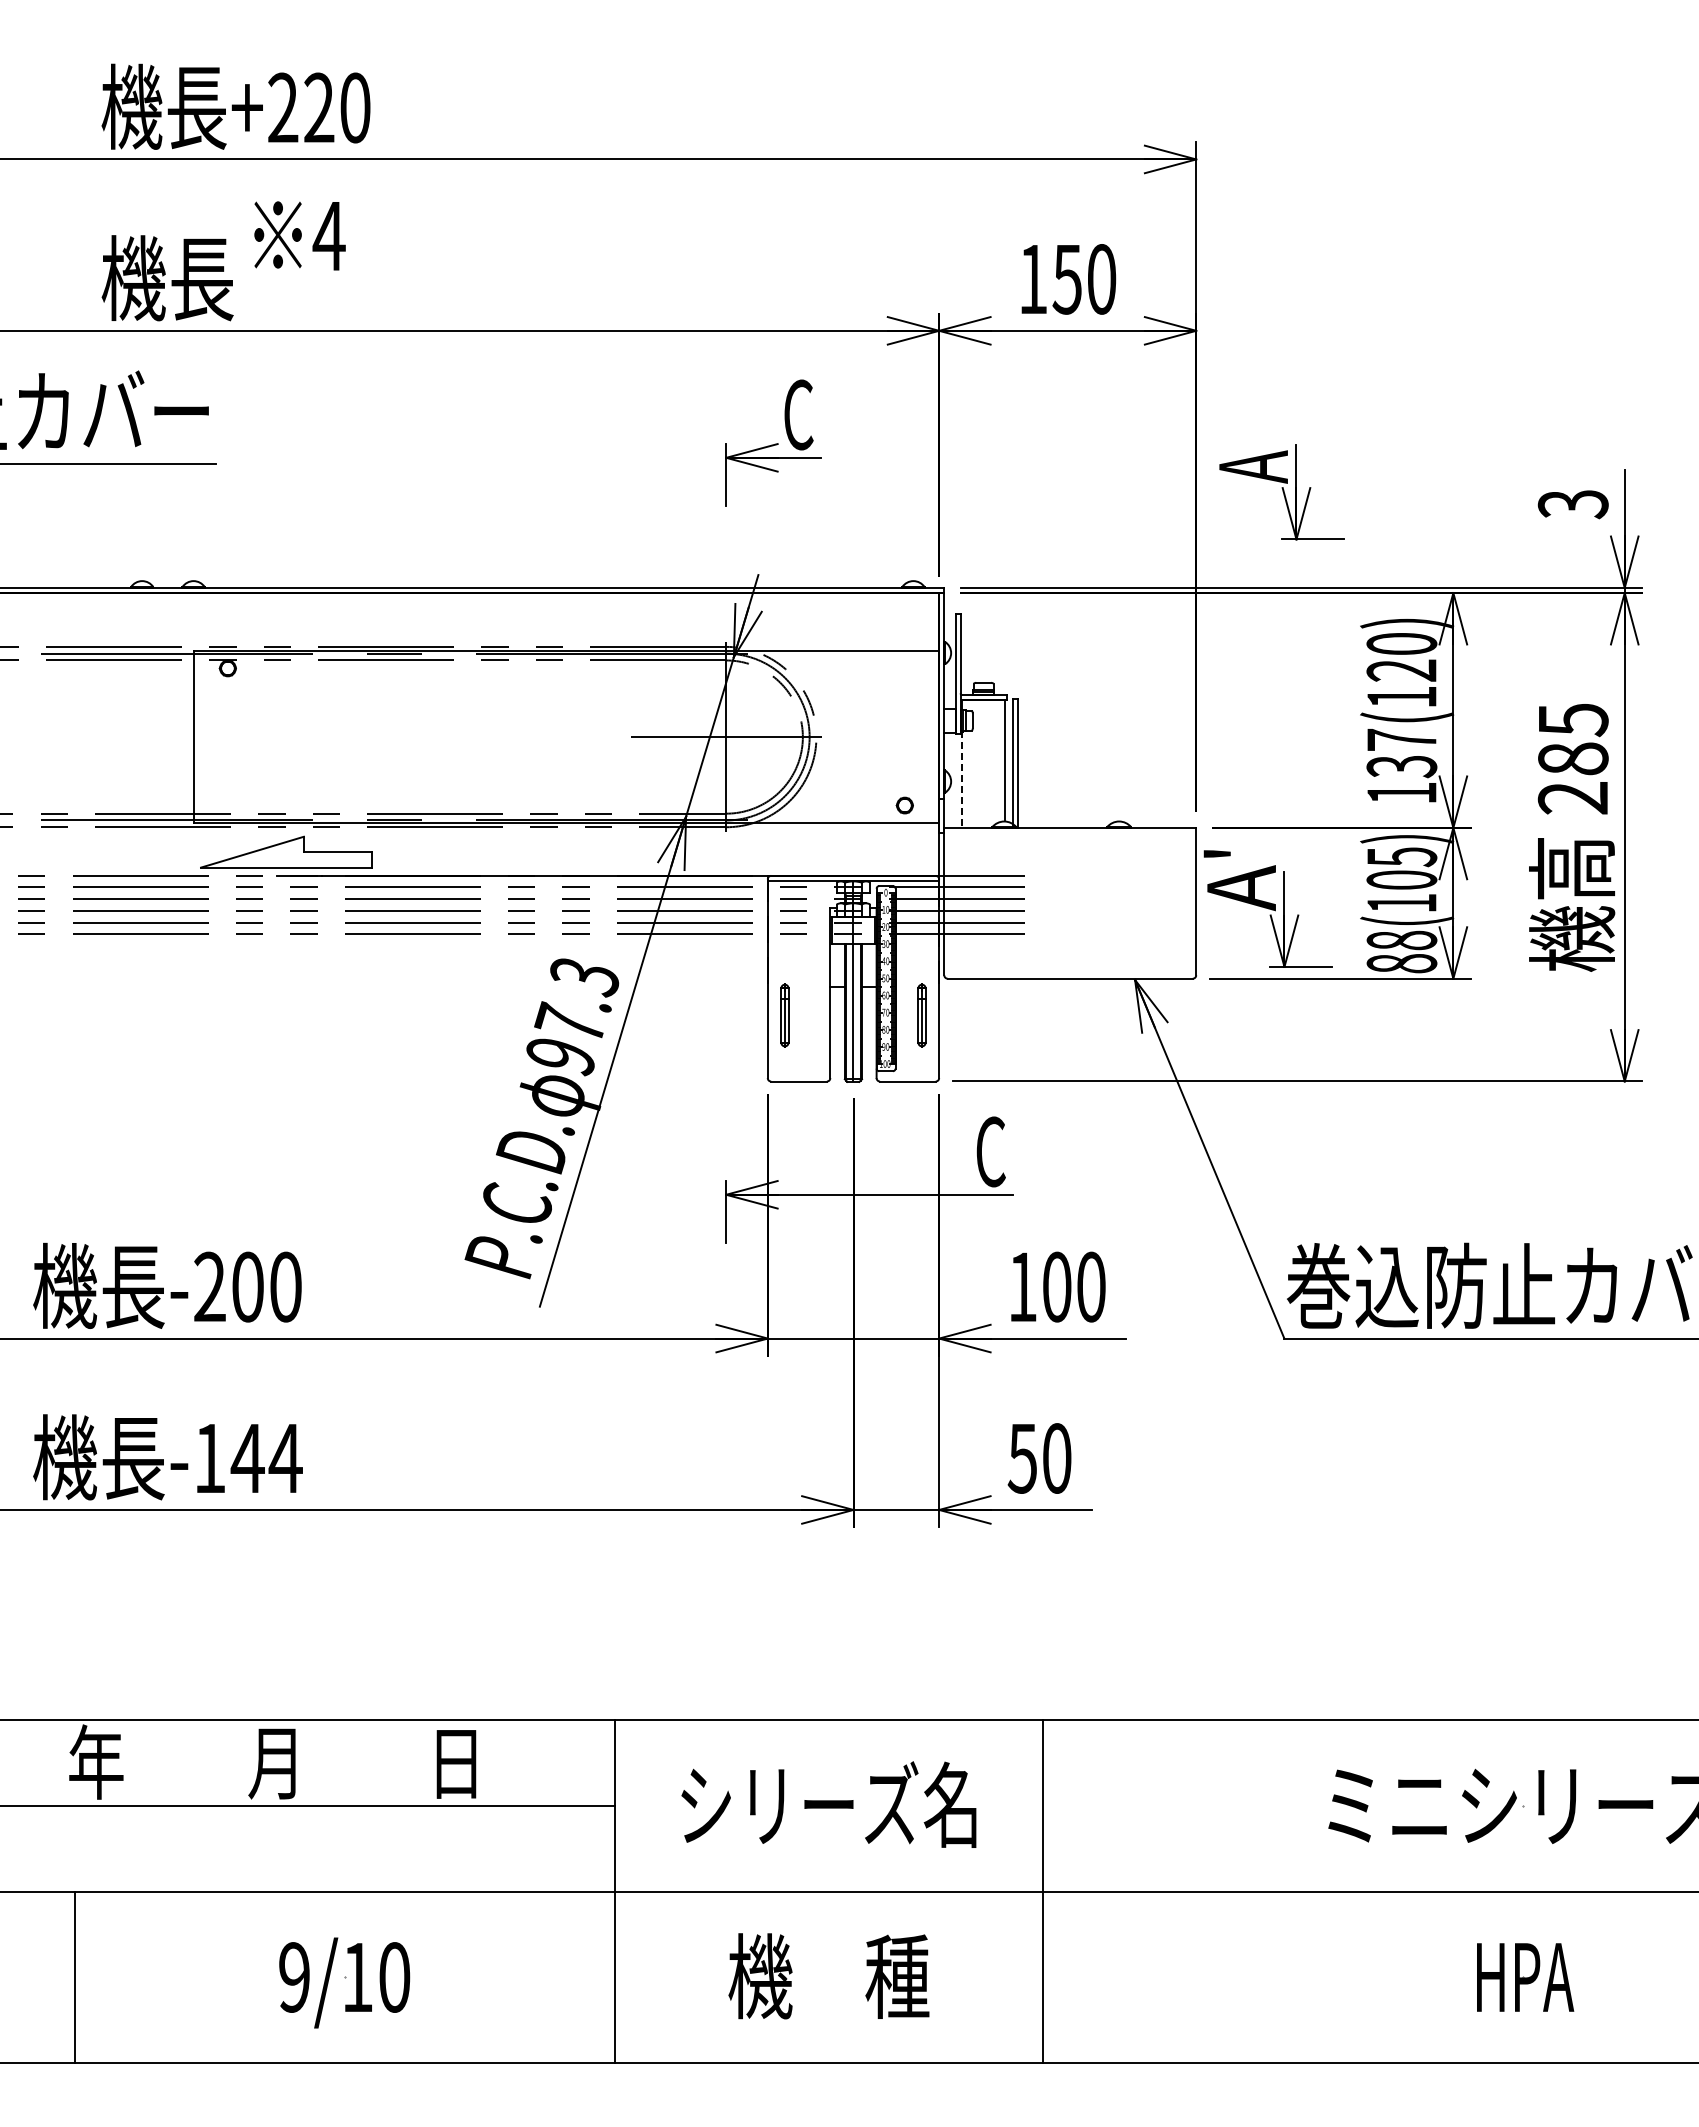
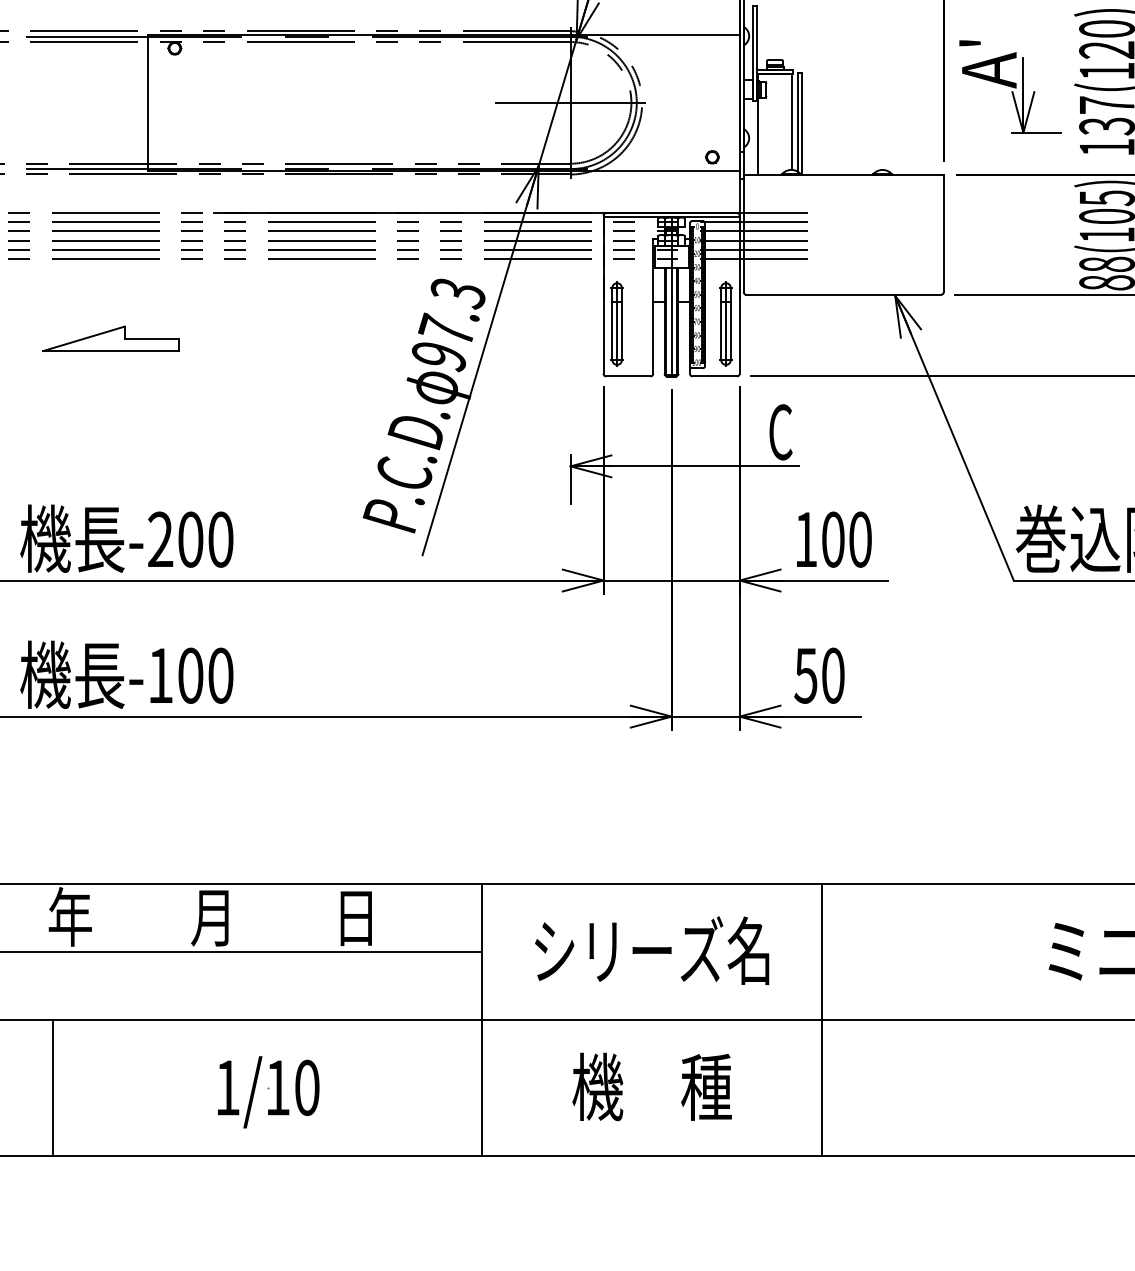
line: (962, 780) -> (758, 137), dashed -> solid
part: (286, 851) -> (110, 338), moved
part: (1267, 908) -> (1009, 86), moved
part: (784, 1015) -> (616, 323), size x1.67
part: (921, 1015) -> (725, 323), size x1.67
text: (266, 1458) -> (205, 675), -144 -> -100
text: (294, 1977) -> (227, 1087), 9/10 -> 1/10

